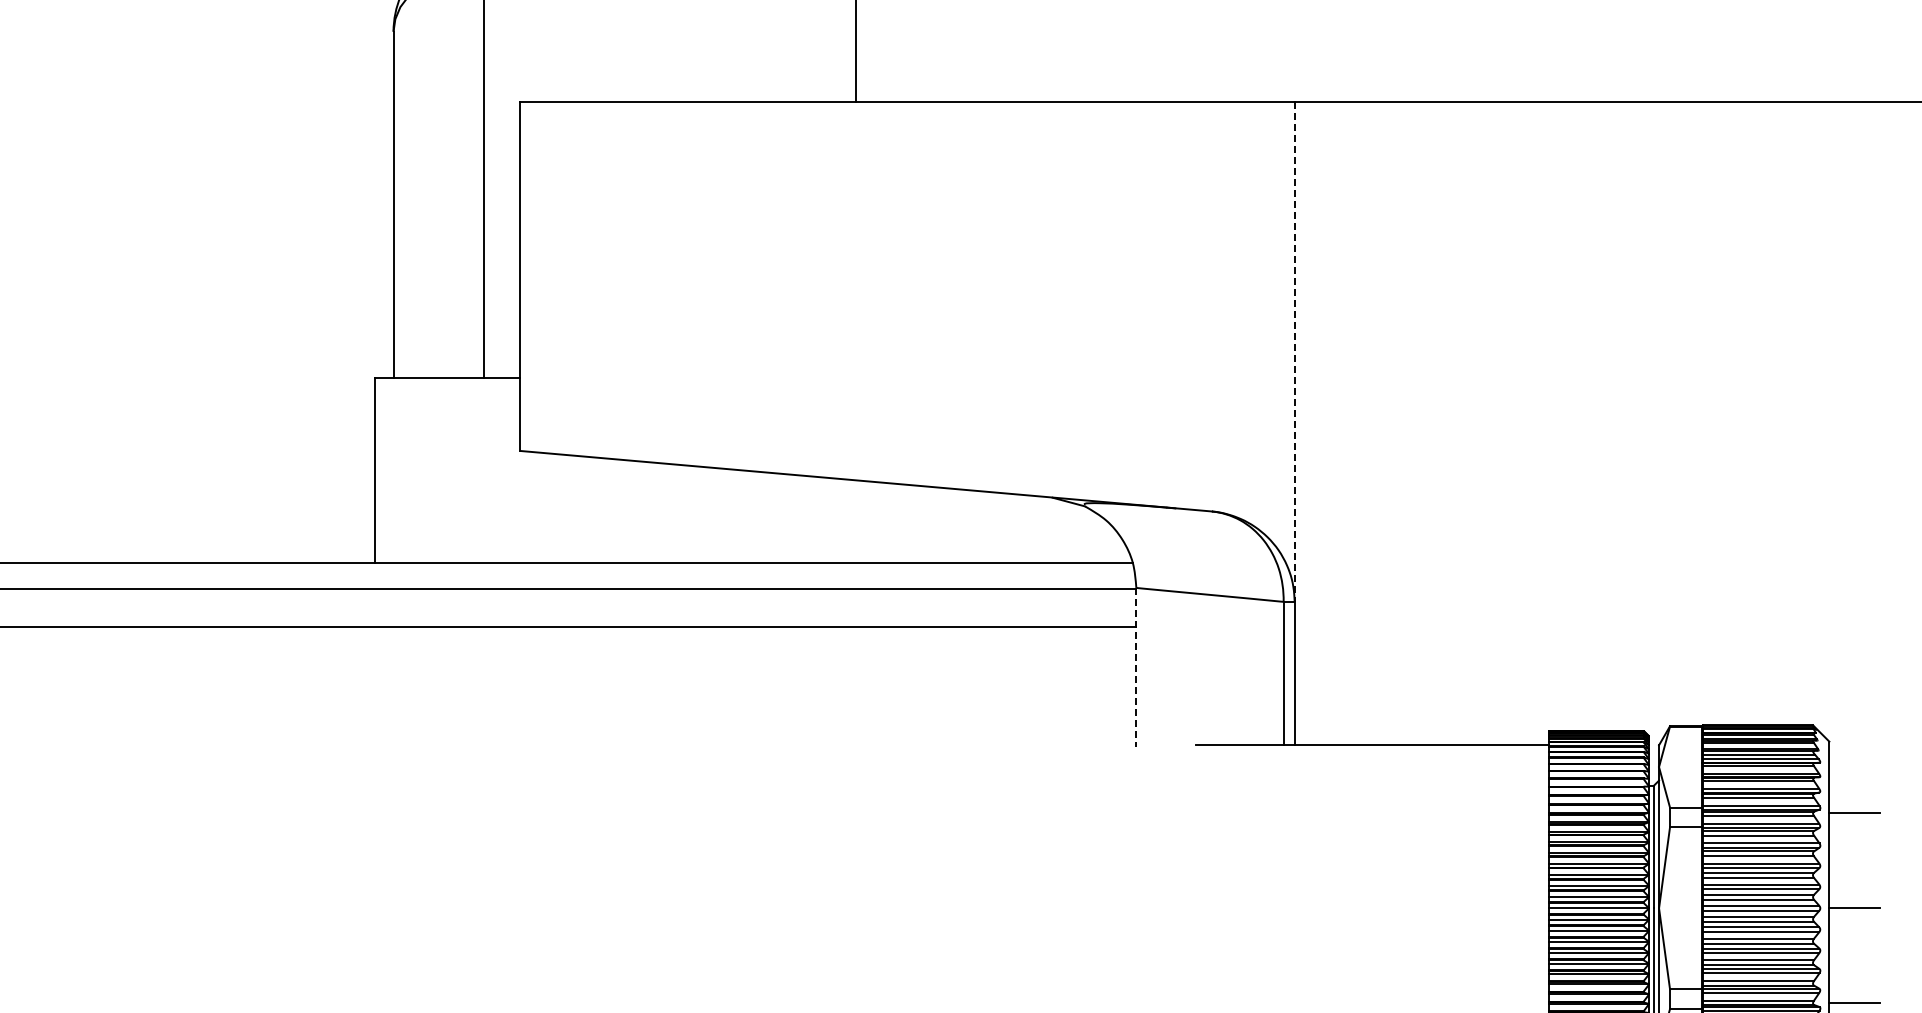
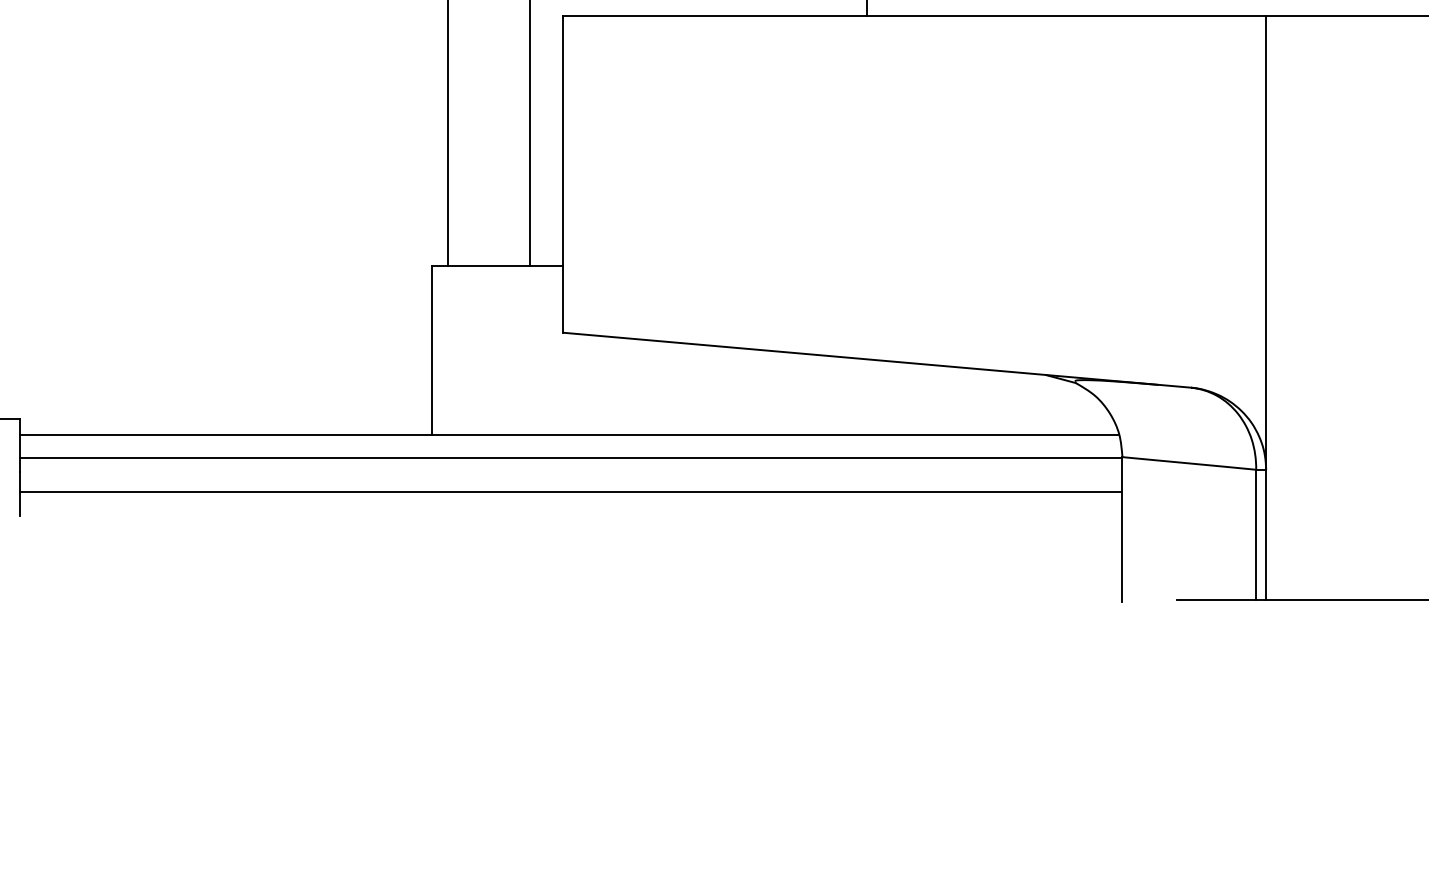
line: (1294, 351) -> (1266, 242), dashed -> solid
line: (1136, 667) -> (1122, 529), dashed -> solid

